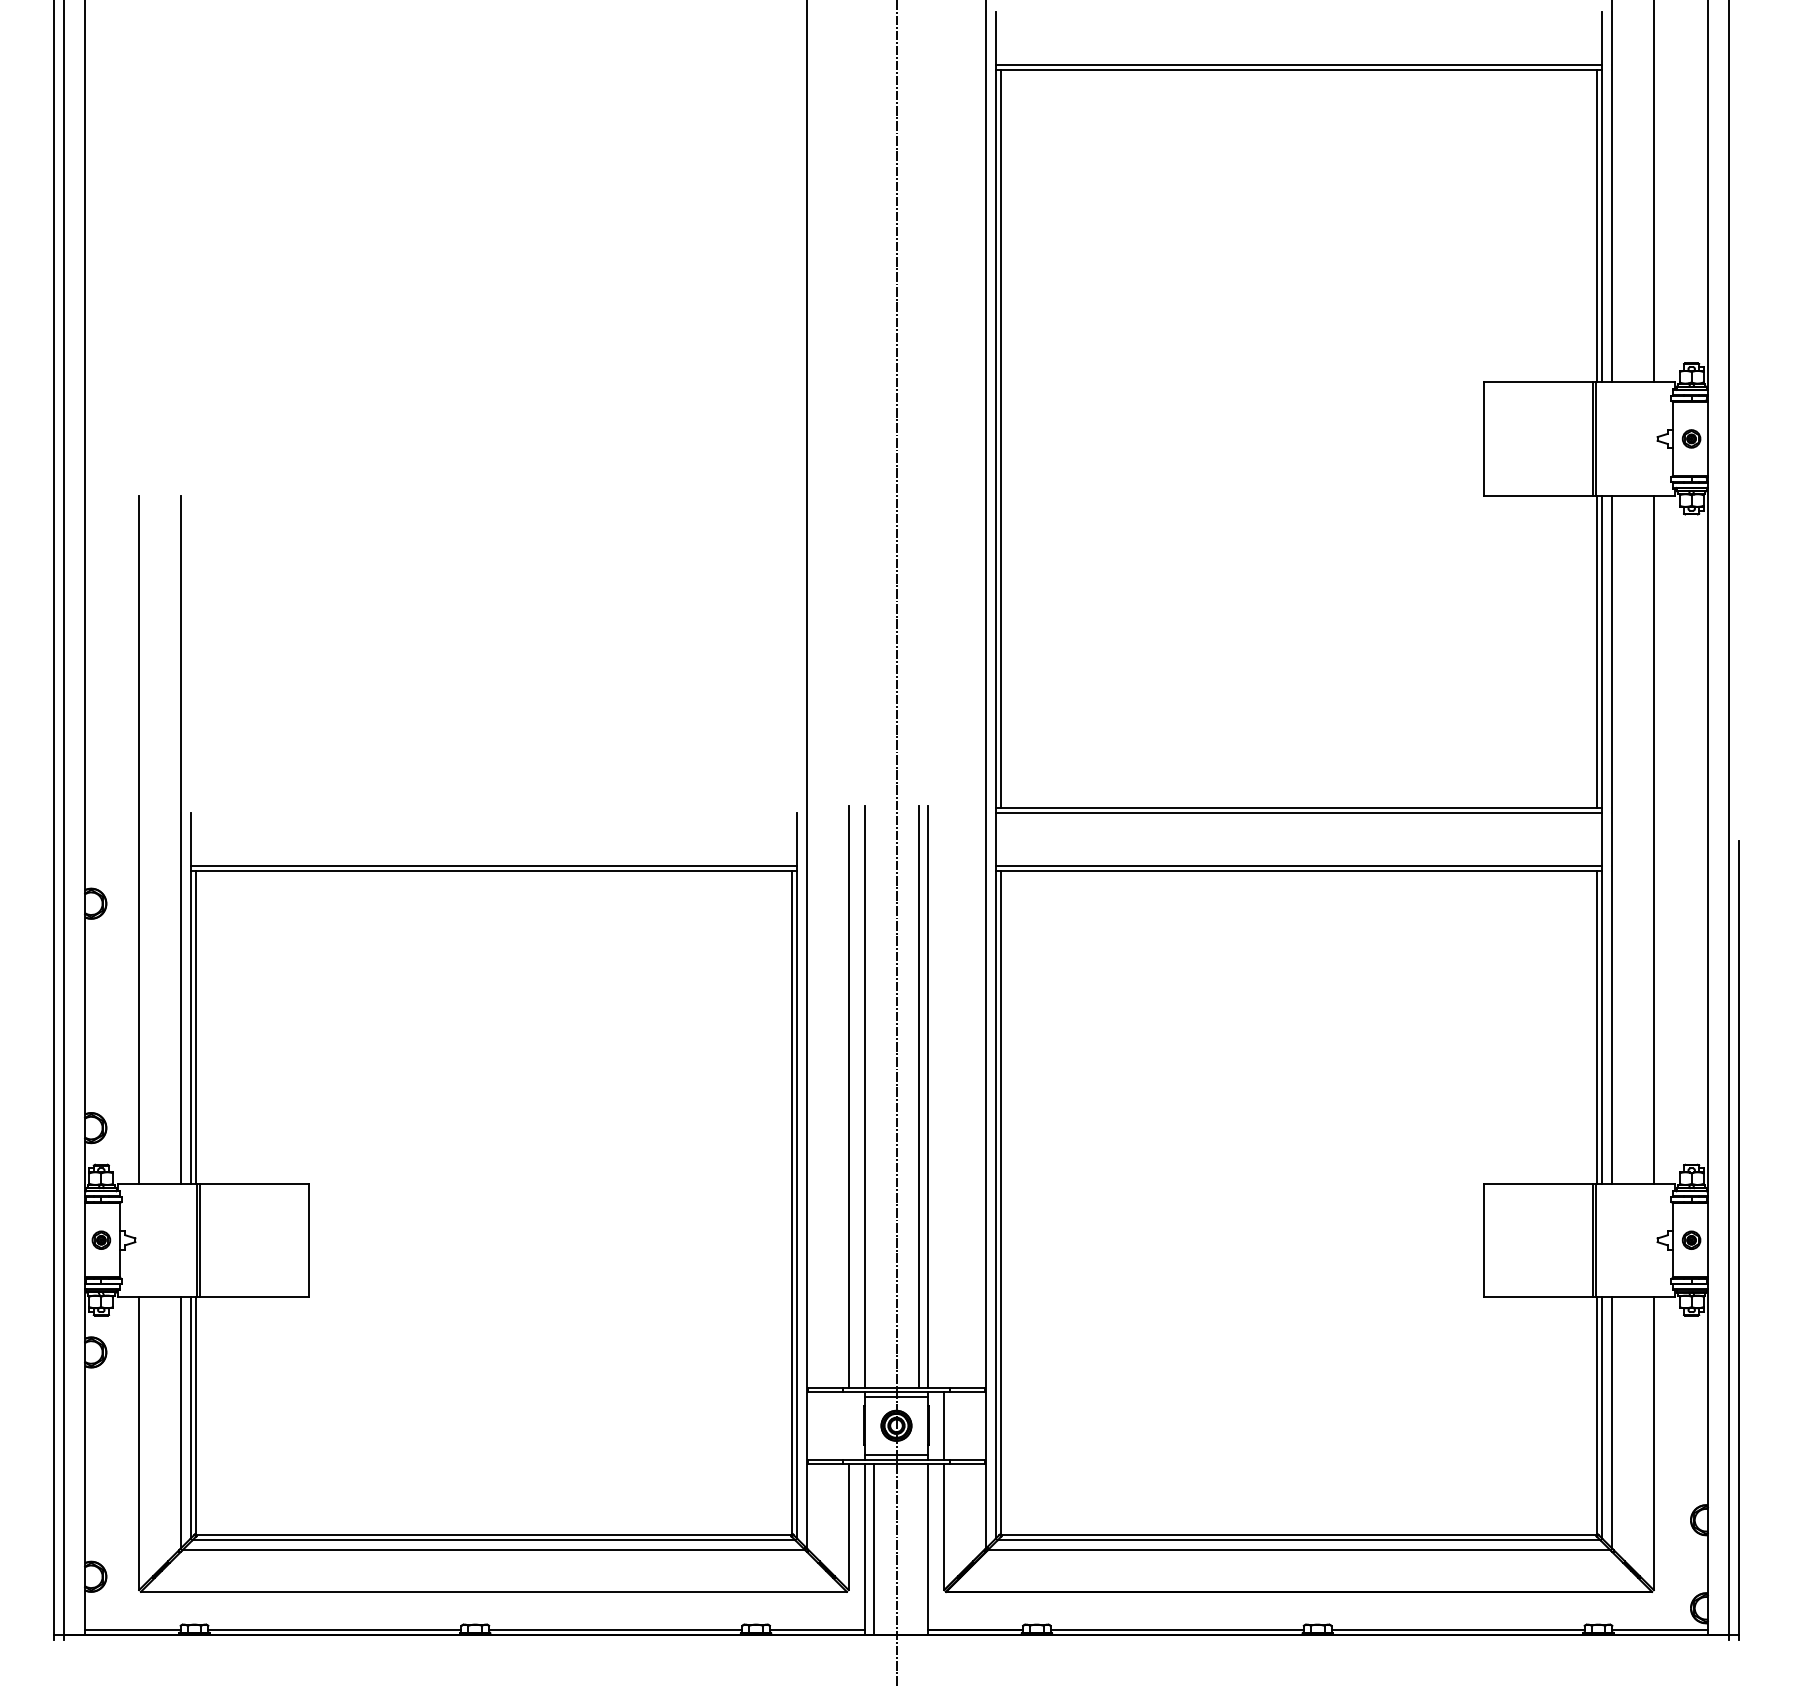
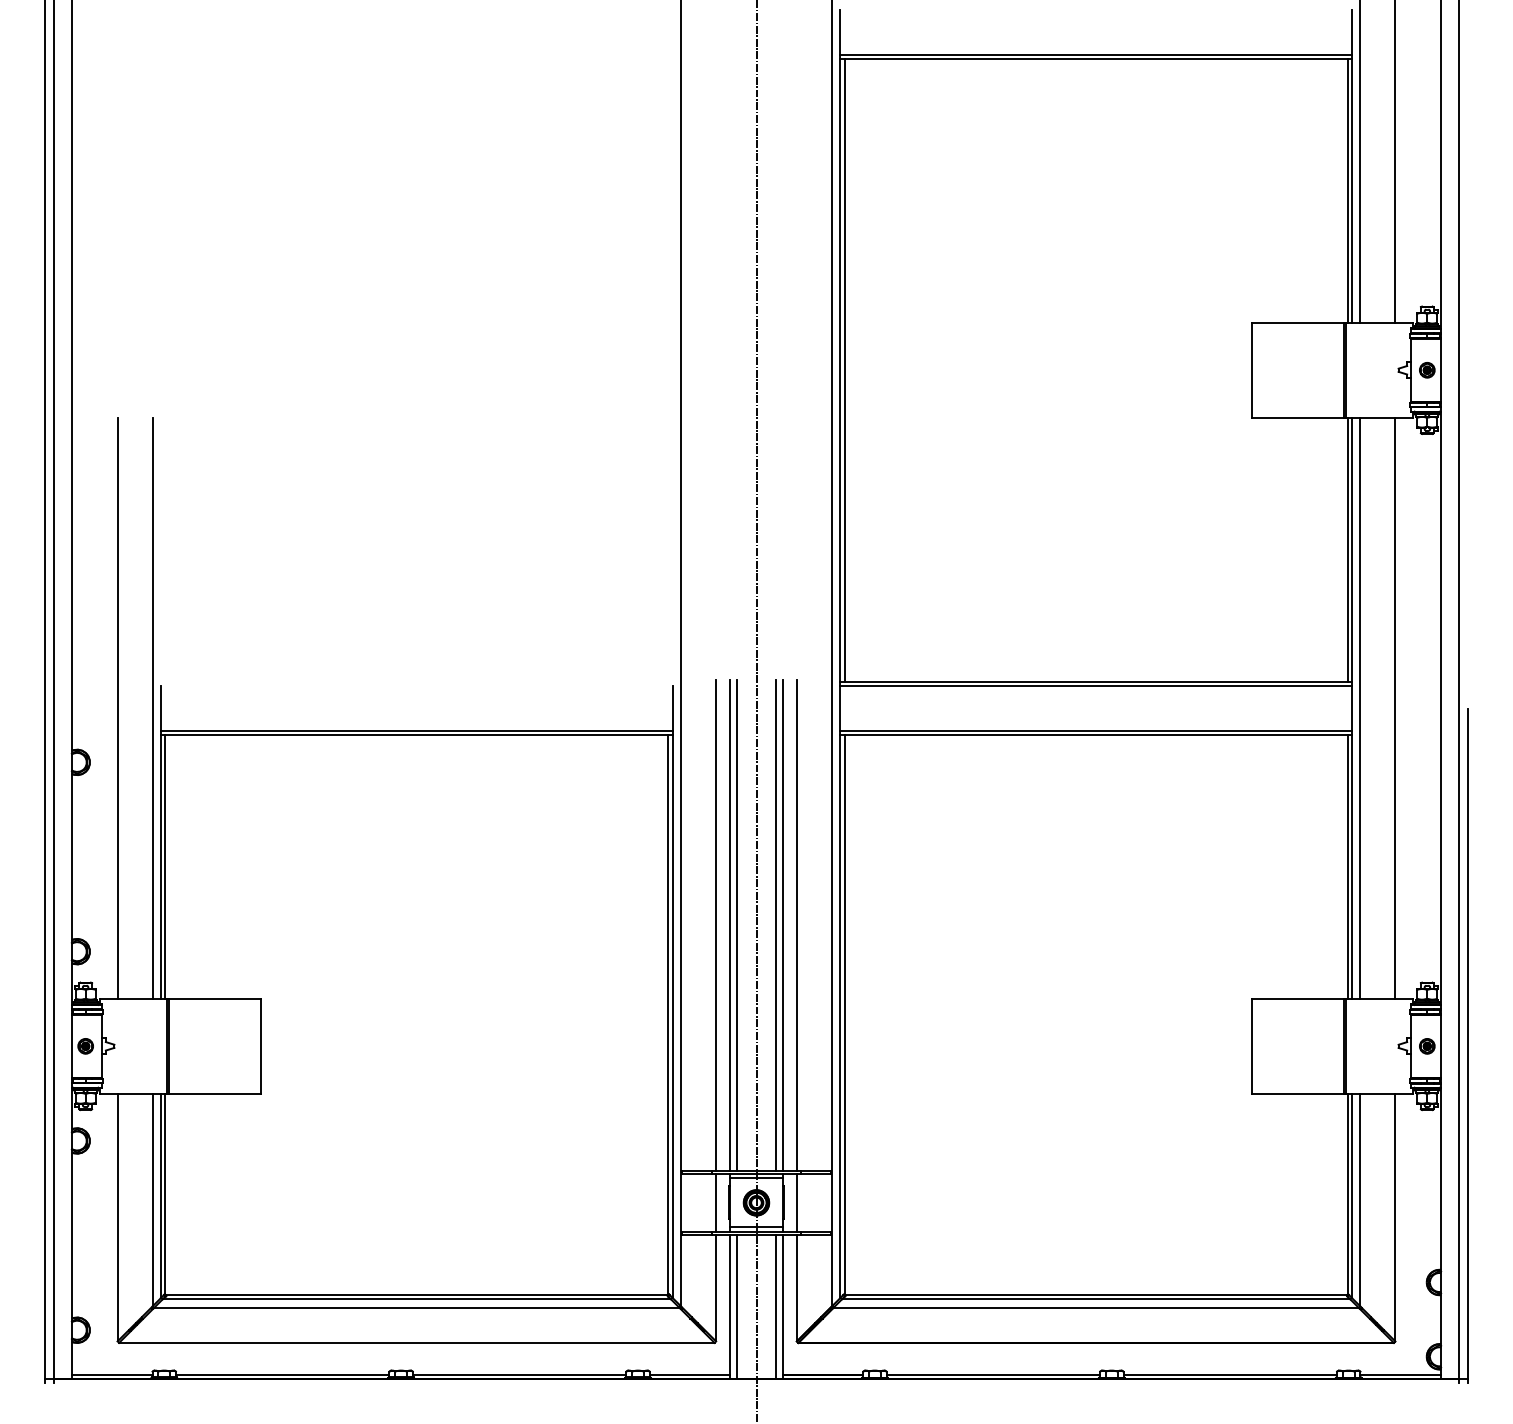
line: (873, 1097) -> (737, 925), added
line: (943, 1097) -> (796, 925), added
line: (849, 1425) -> (716, 1202), added
line: (919, 1548) -> (775, 1306), added

